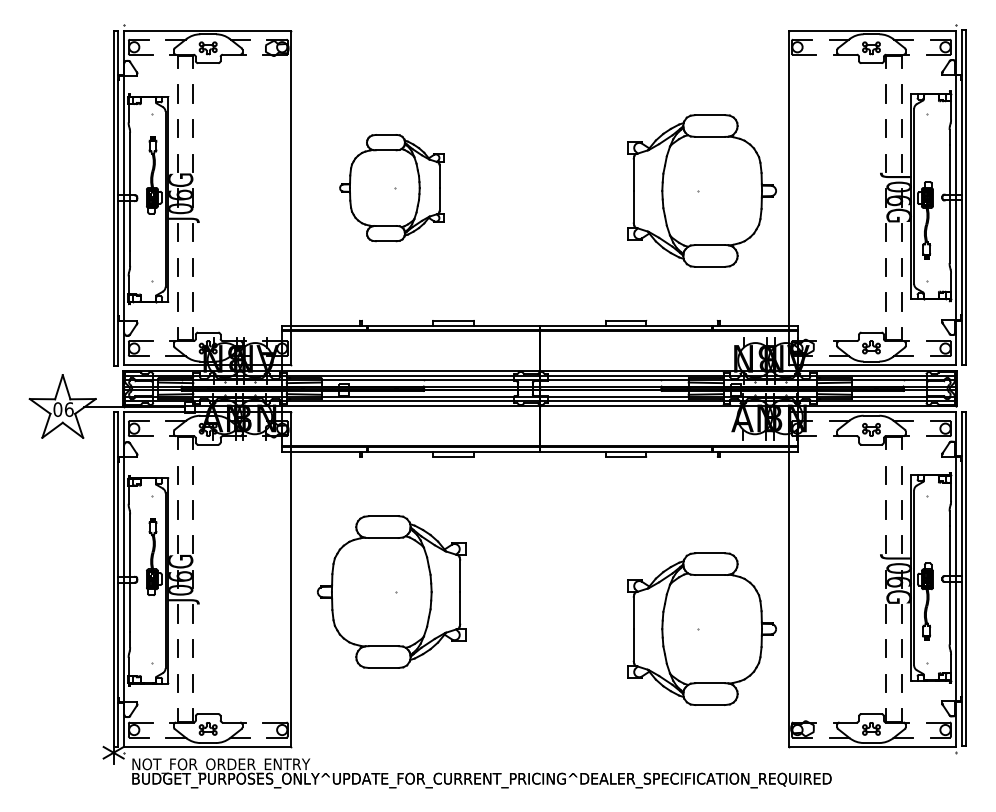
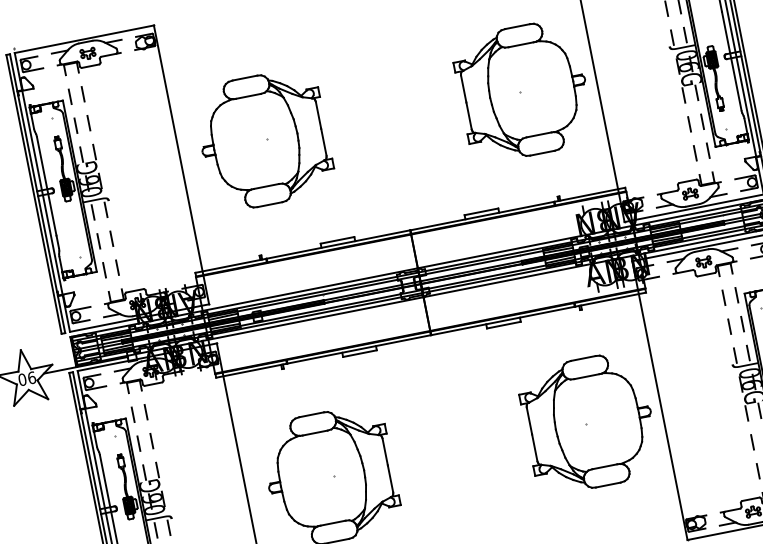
part: (391, 187) -> (263, 139), size x1.43
part: (701, 628) -> (588, 422), moved

